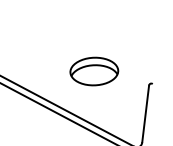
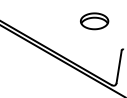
part: (94, 71) -> (94, 21), moved

